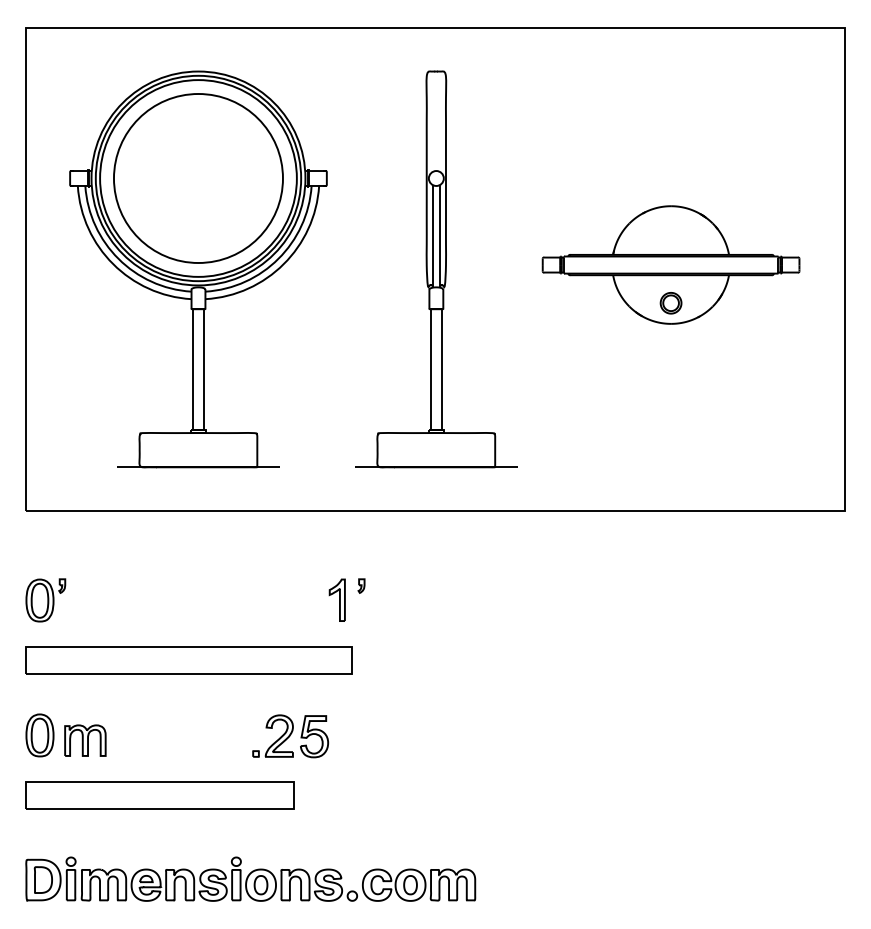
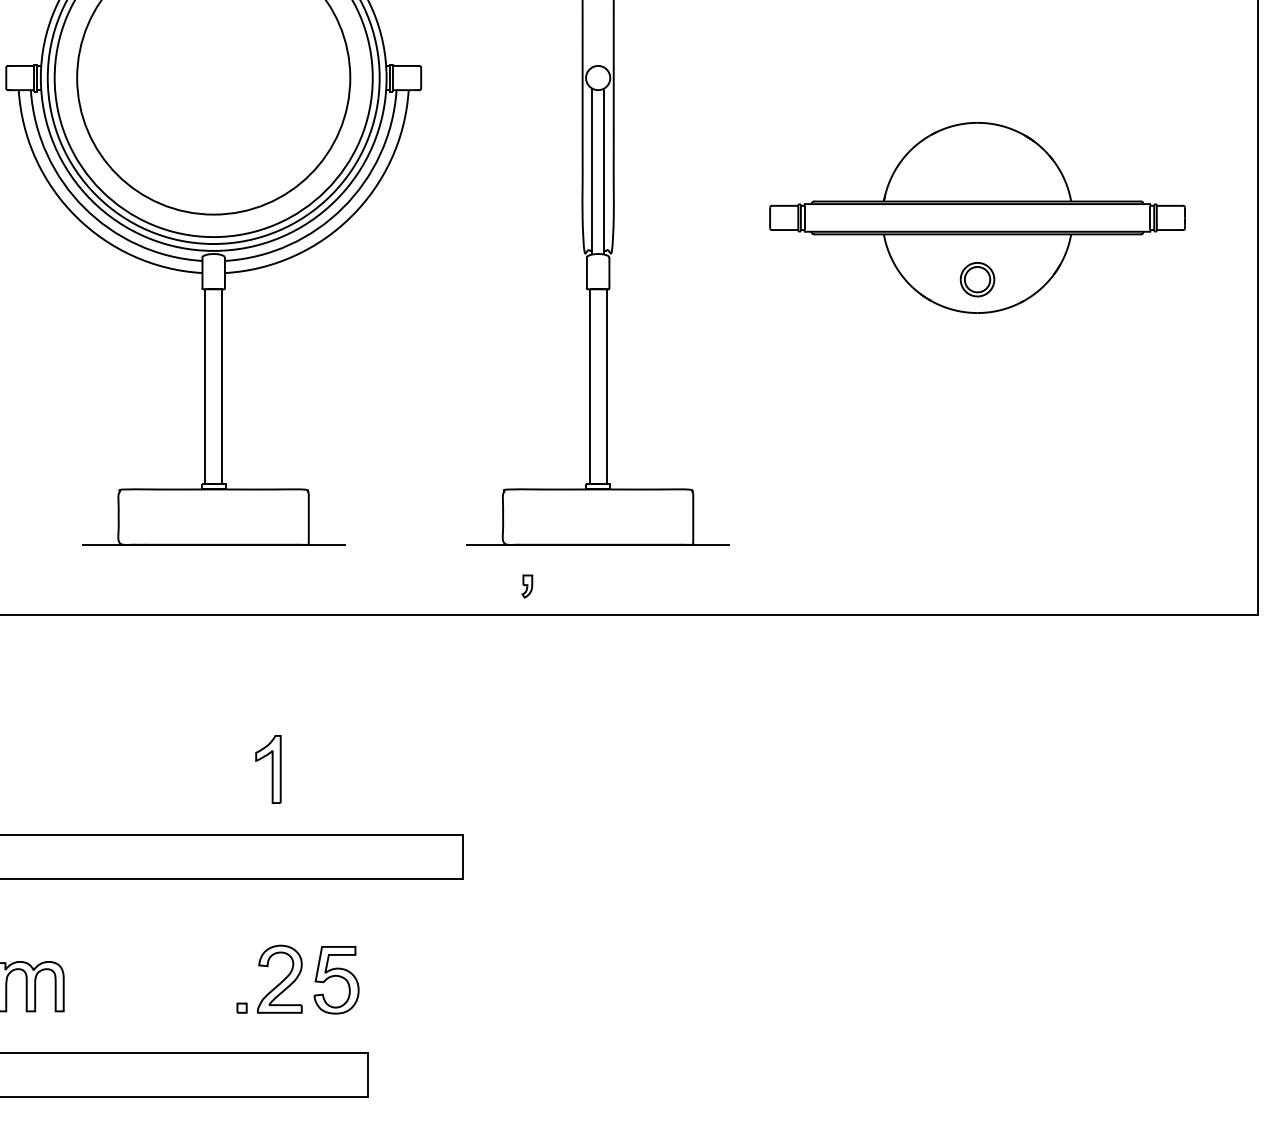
part: (361, 585) -> (527, 585), moved
part: (336, 599) -> (267, 768), moved
part: (290, 736) -> (297, 979), moved

